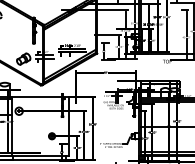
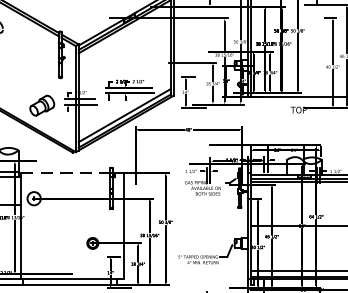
line: (36, 97) -> (65, 174), solid -> dashed

